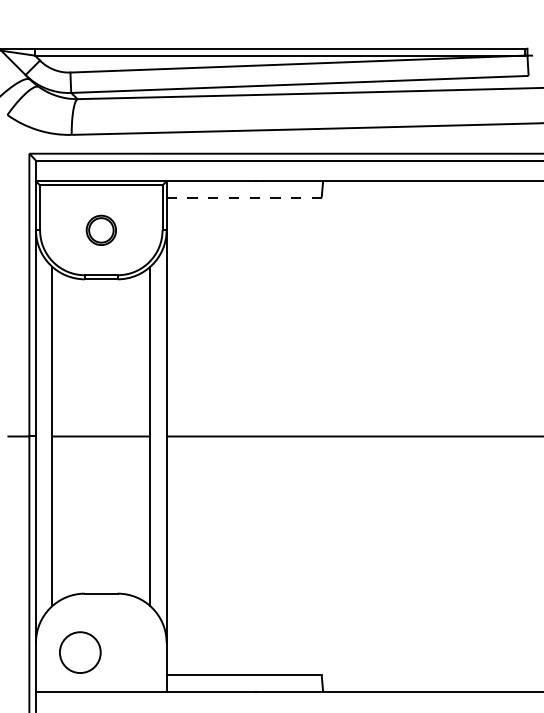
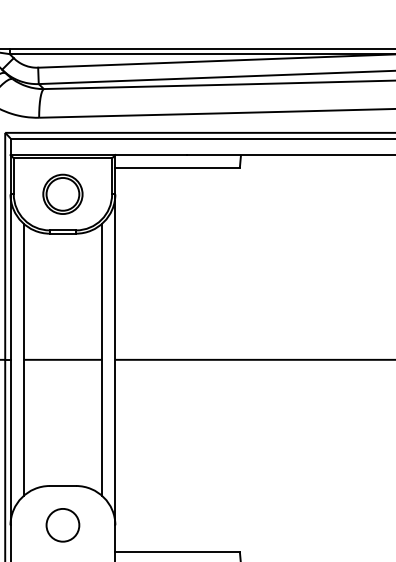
line: (244, 197) -> (177, 168), dashed -> solid
part: (101, 230) -> (63, 194), size x1.67
circle: (80, 652) -> (63, 525), moved

